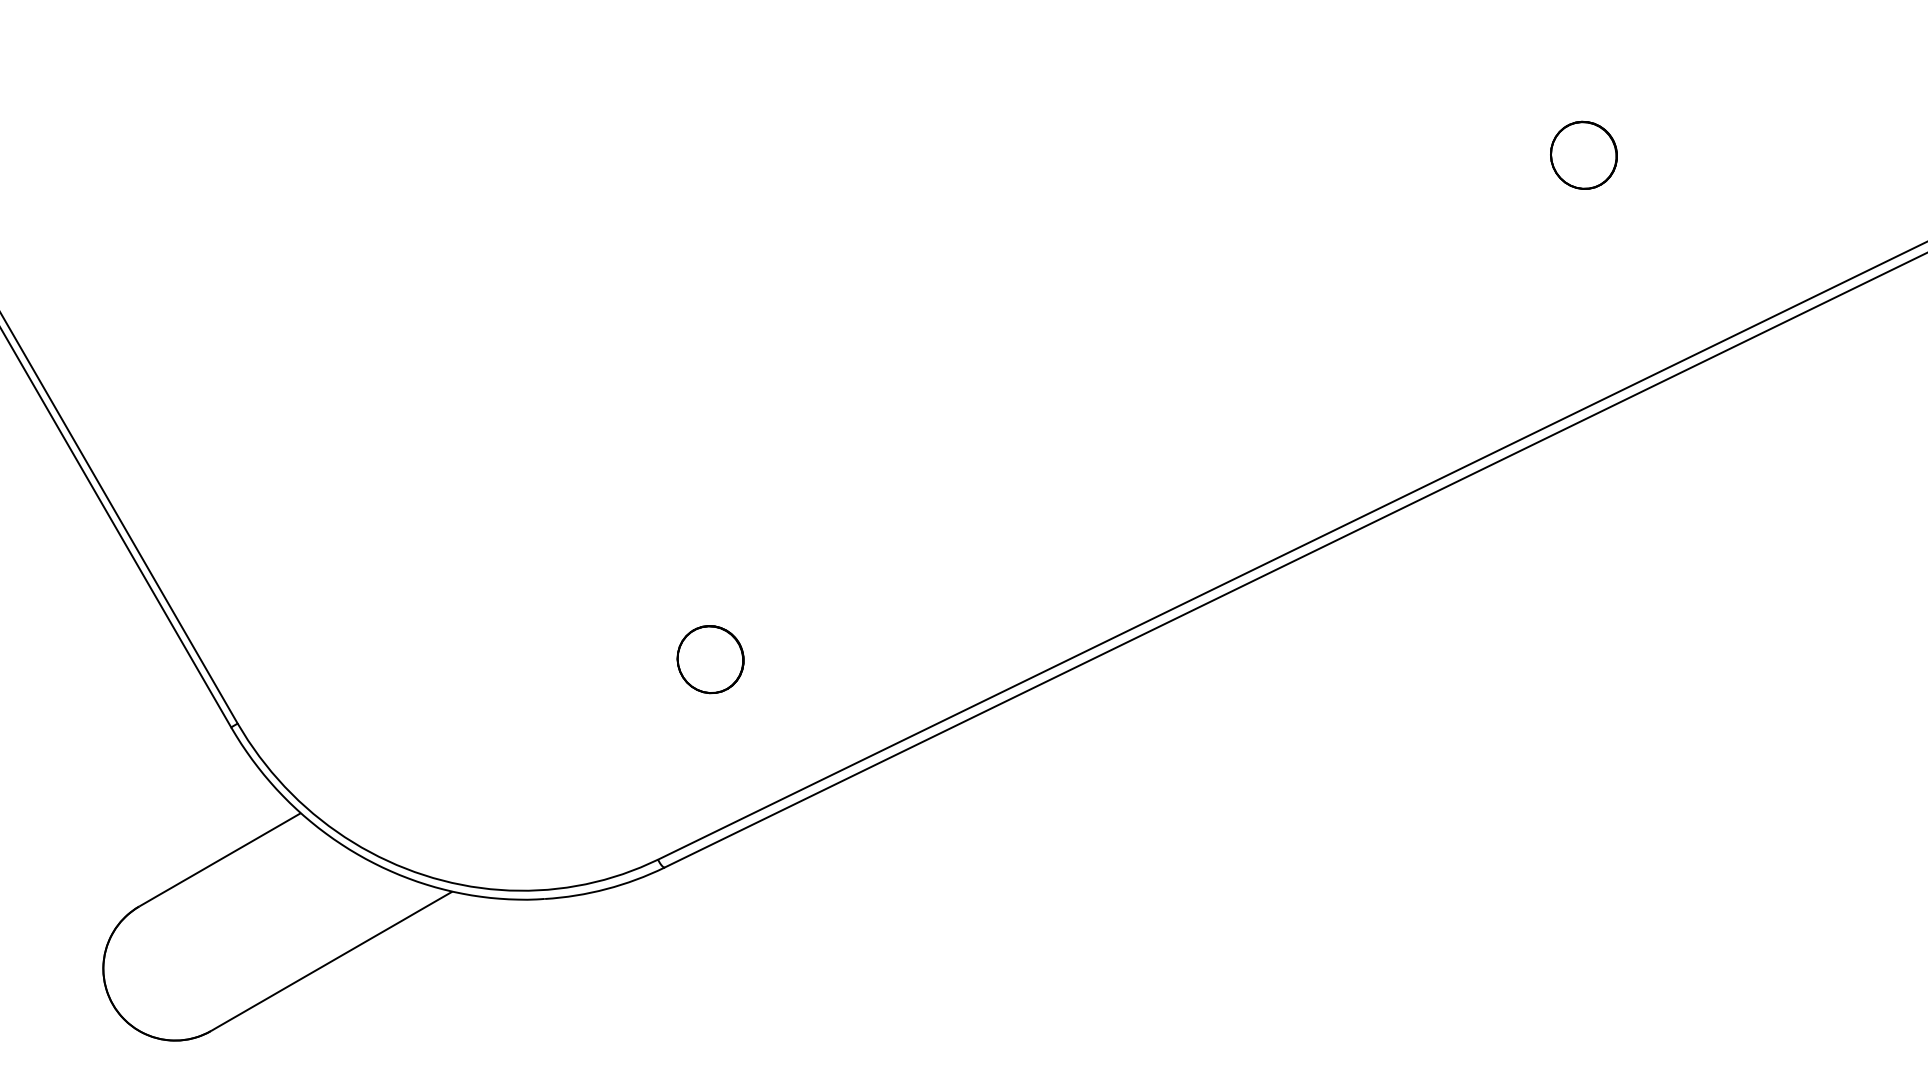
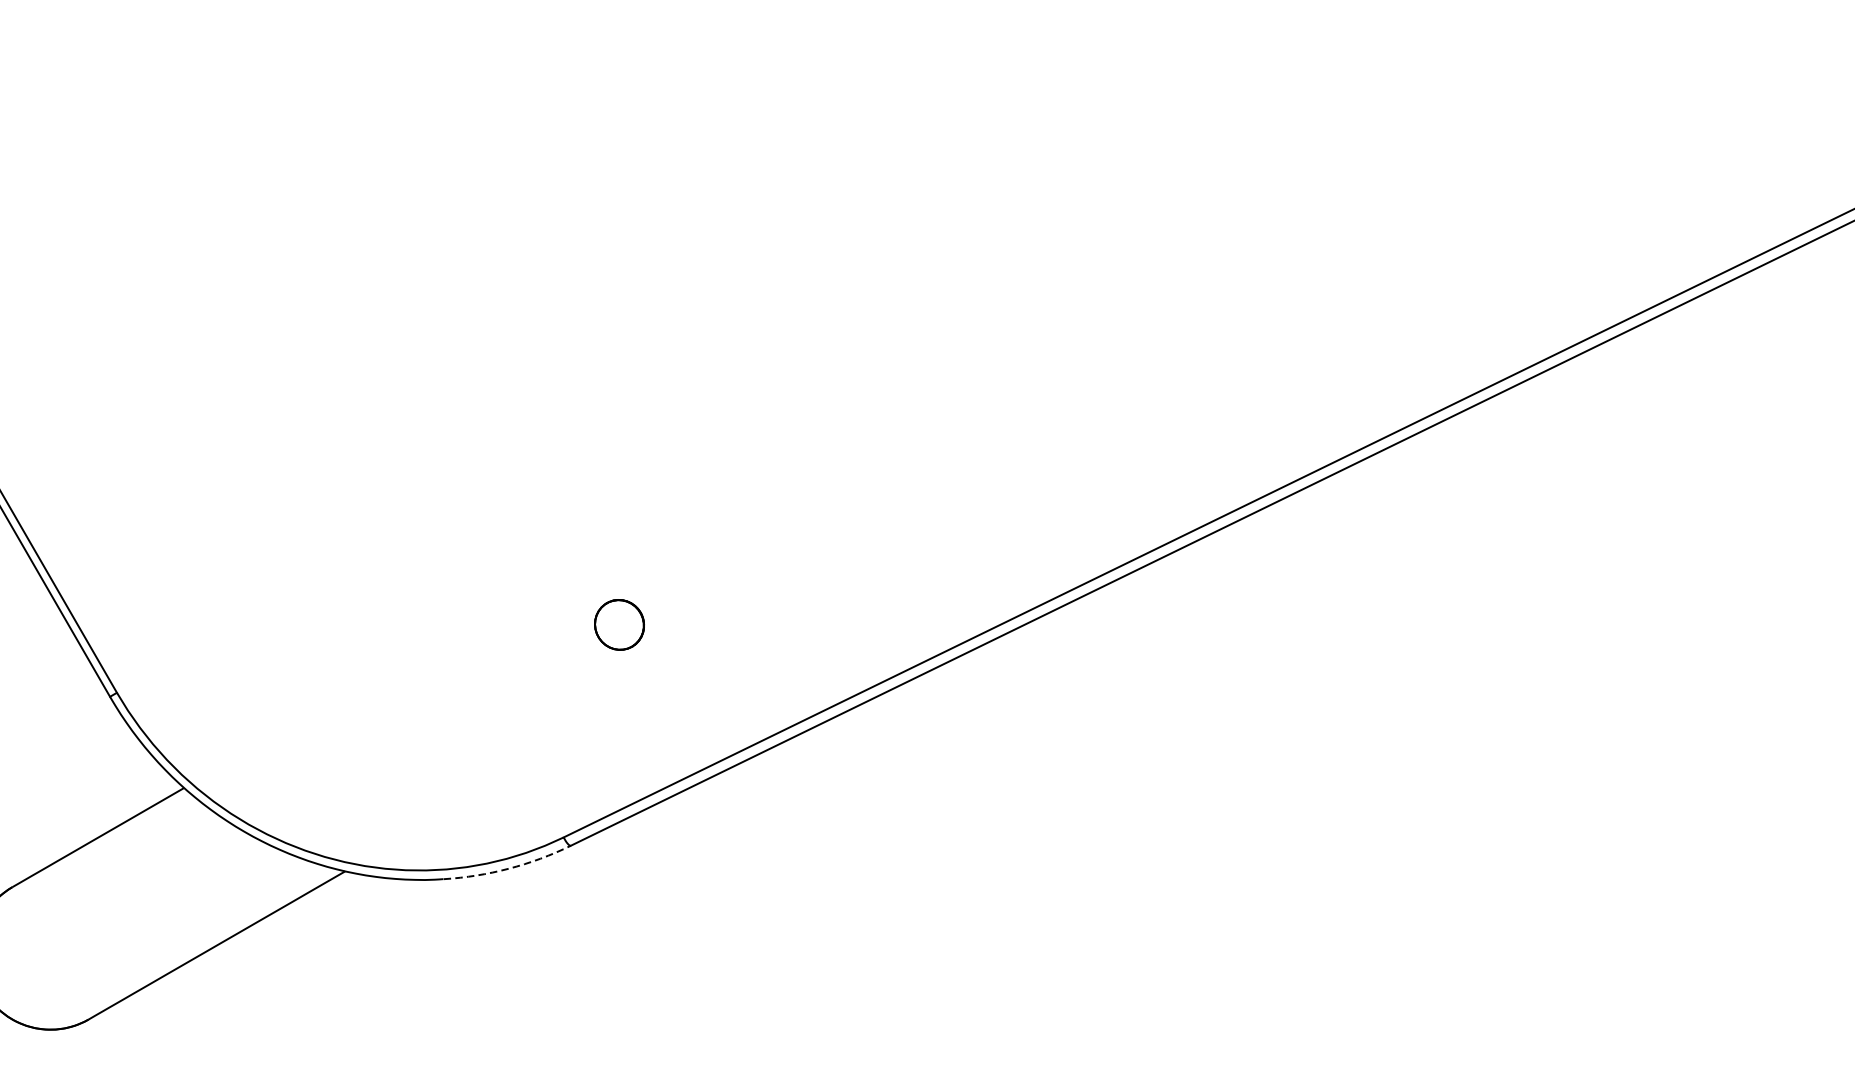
part: (1583, 154) -> (1547, 87), removed
part: (710, 659) -> (619, 624), size x0.7
arc: (606, 889) -> (508, 869), solid -> dashed

